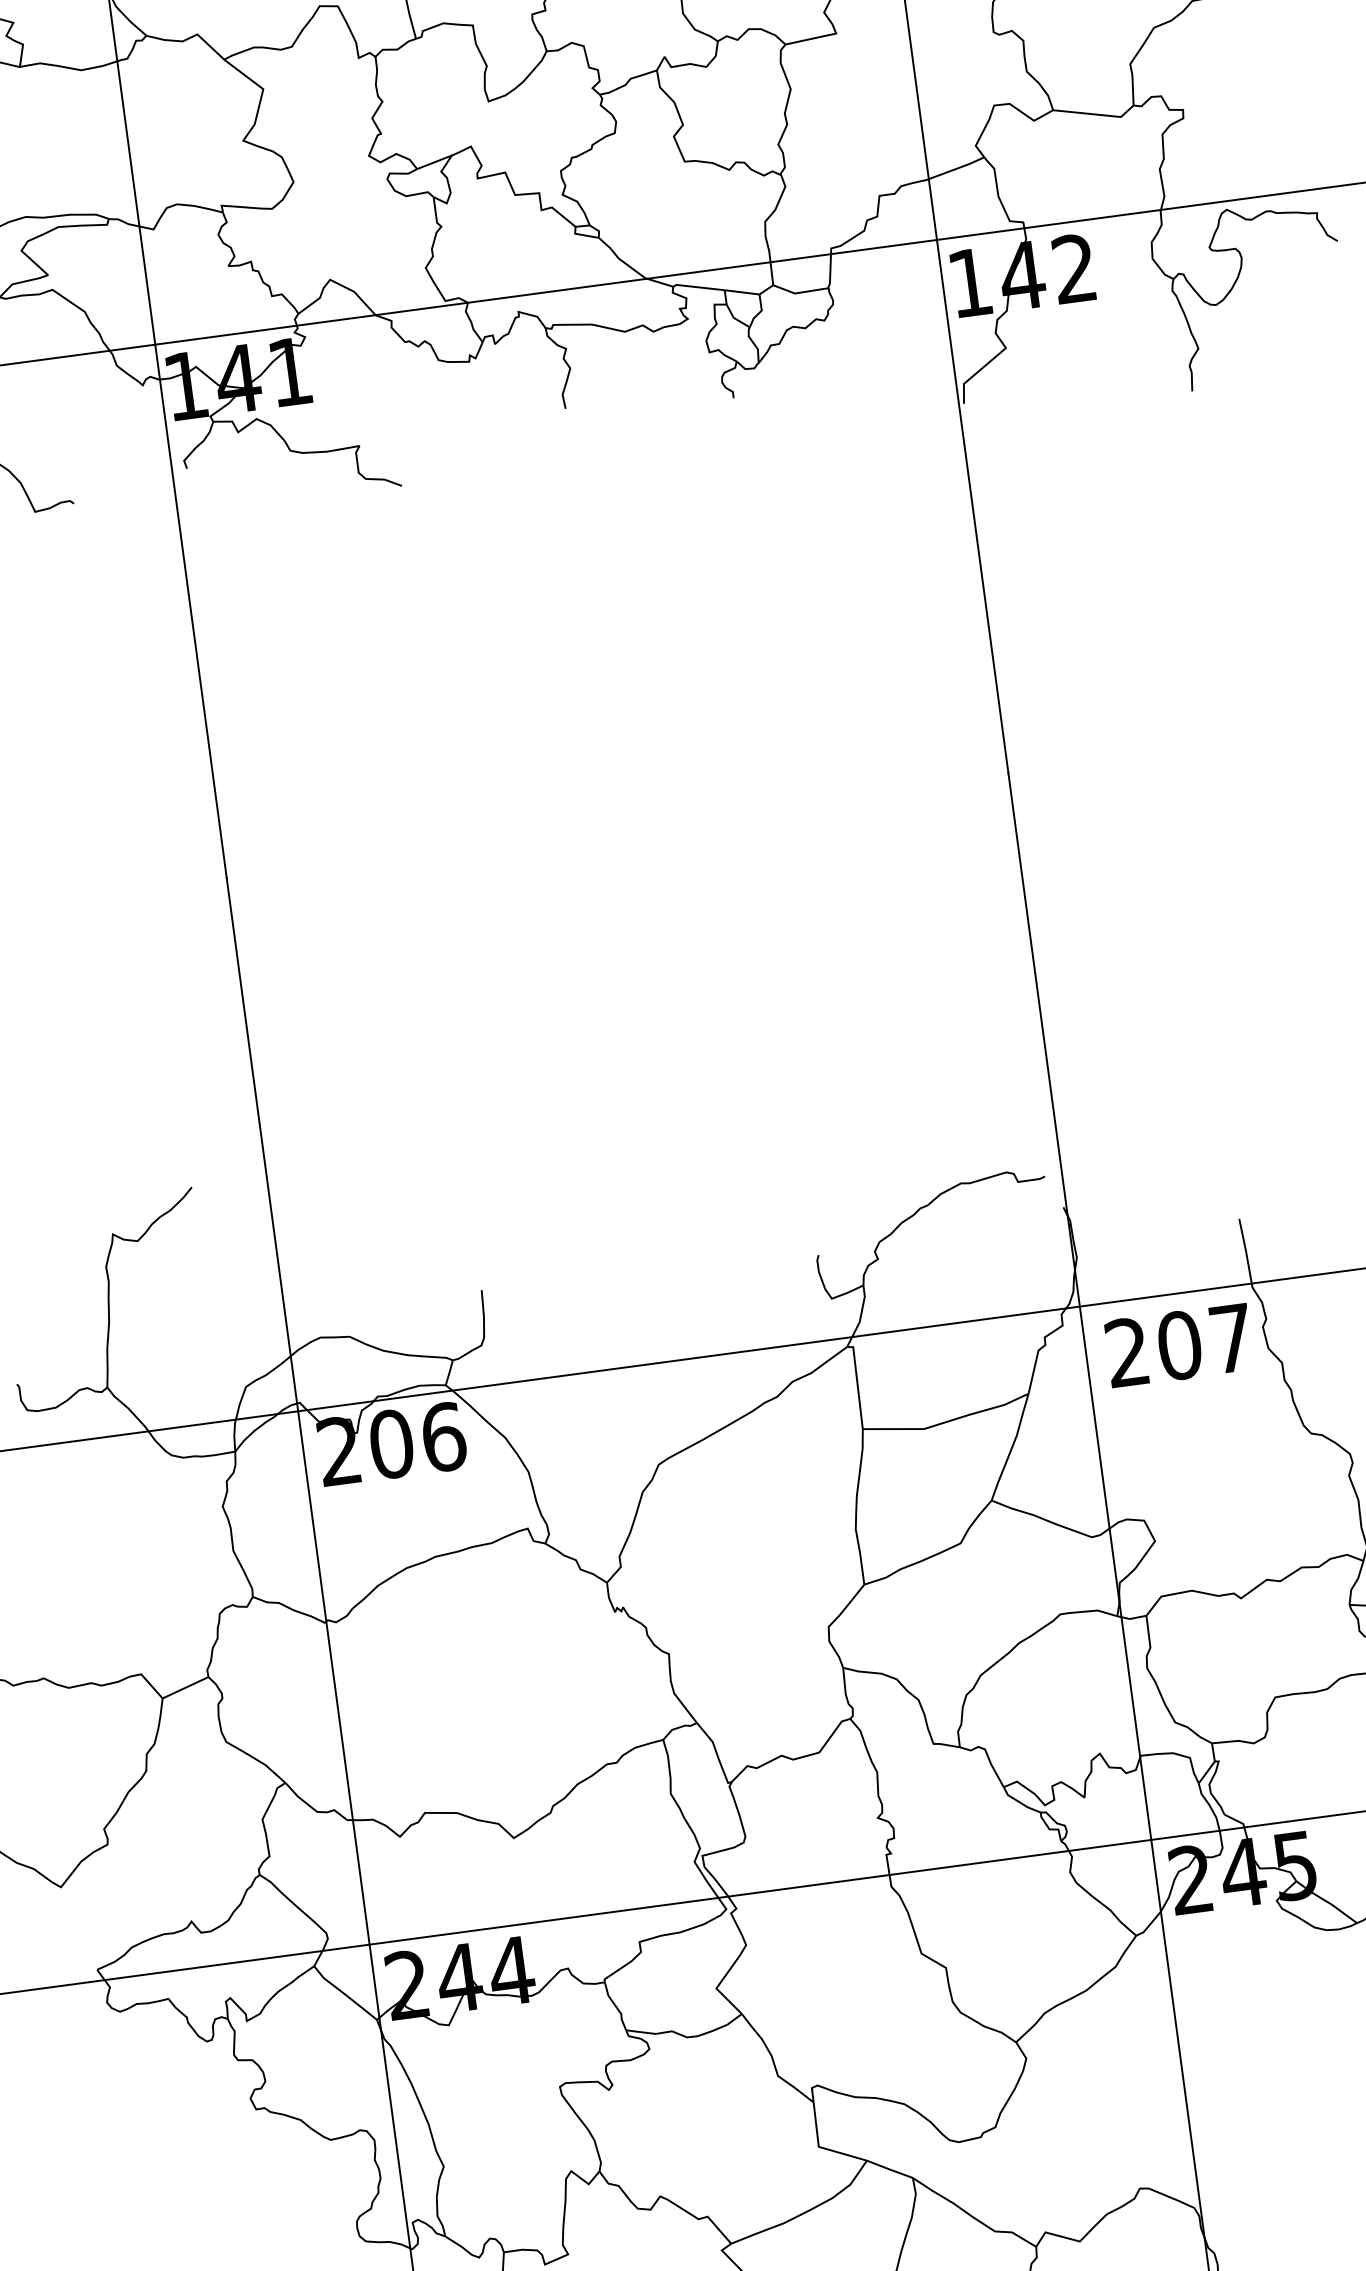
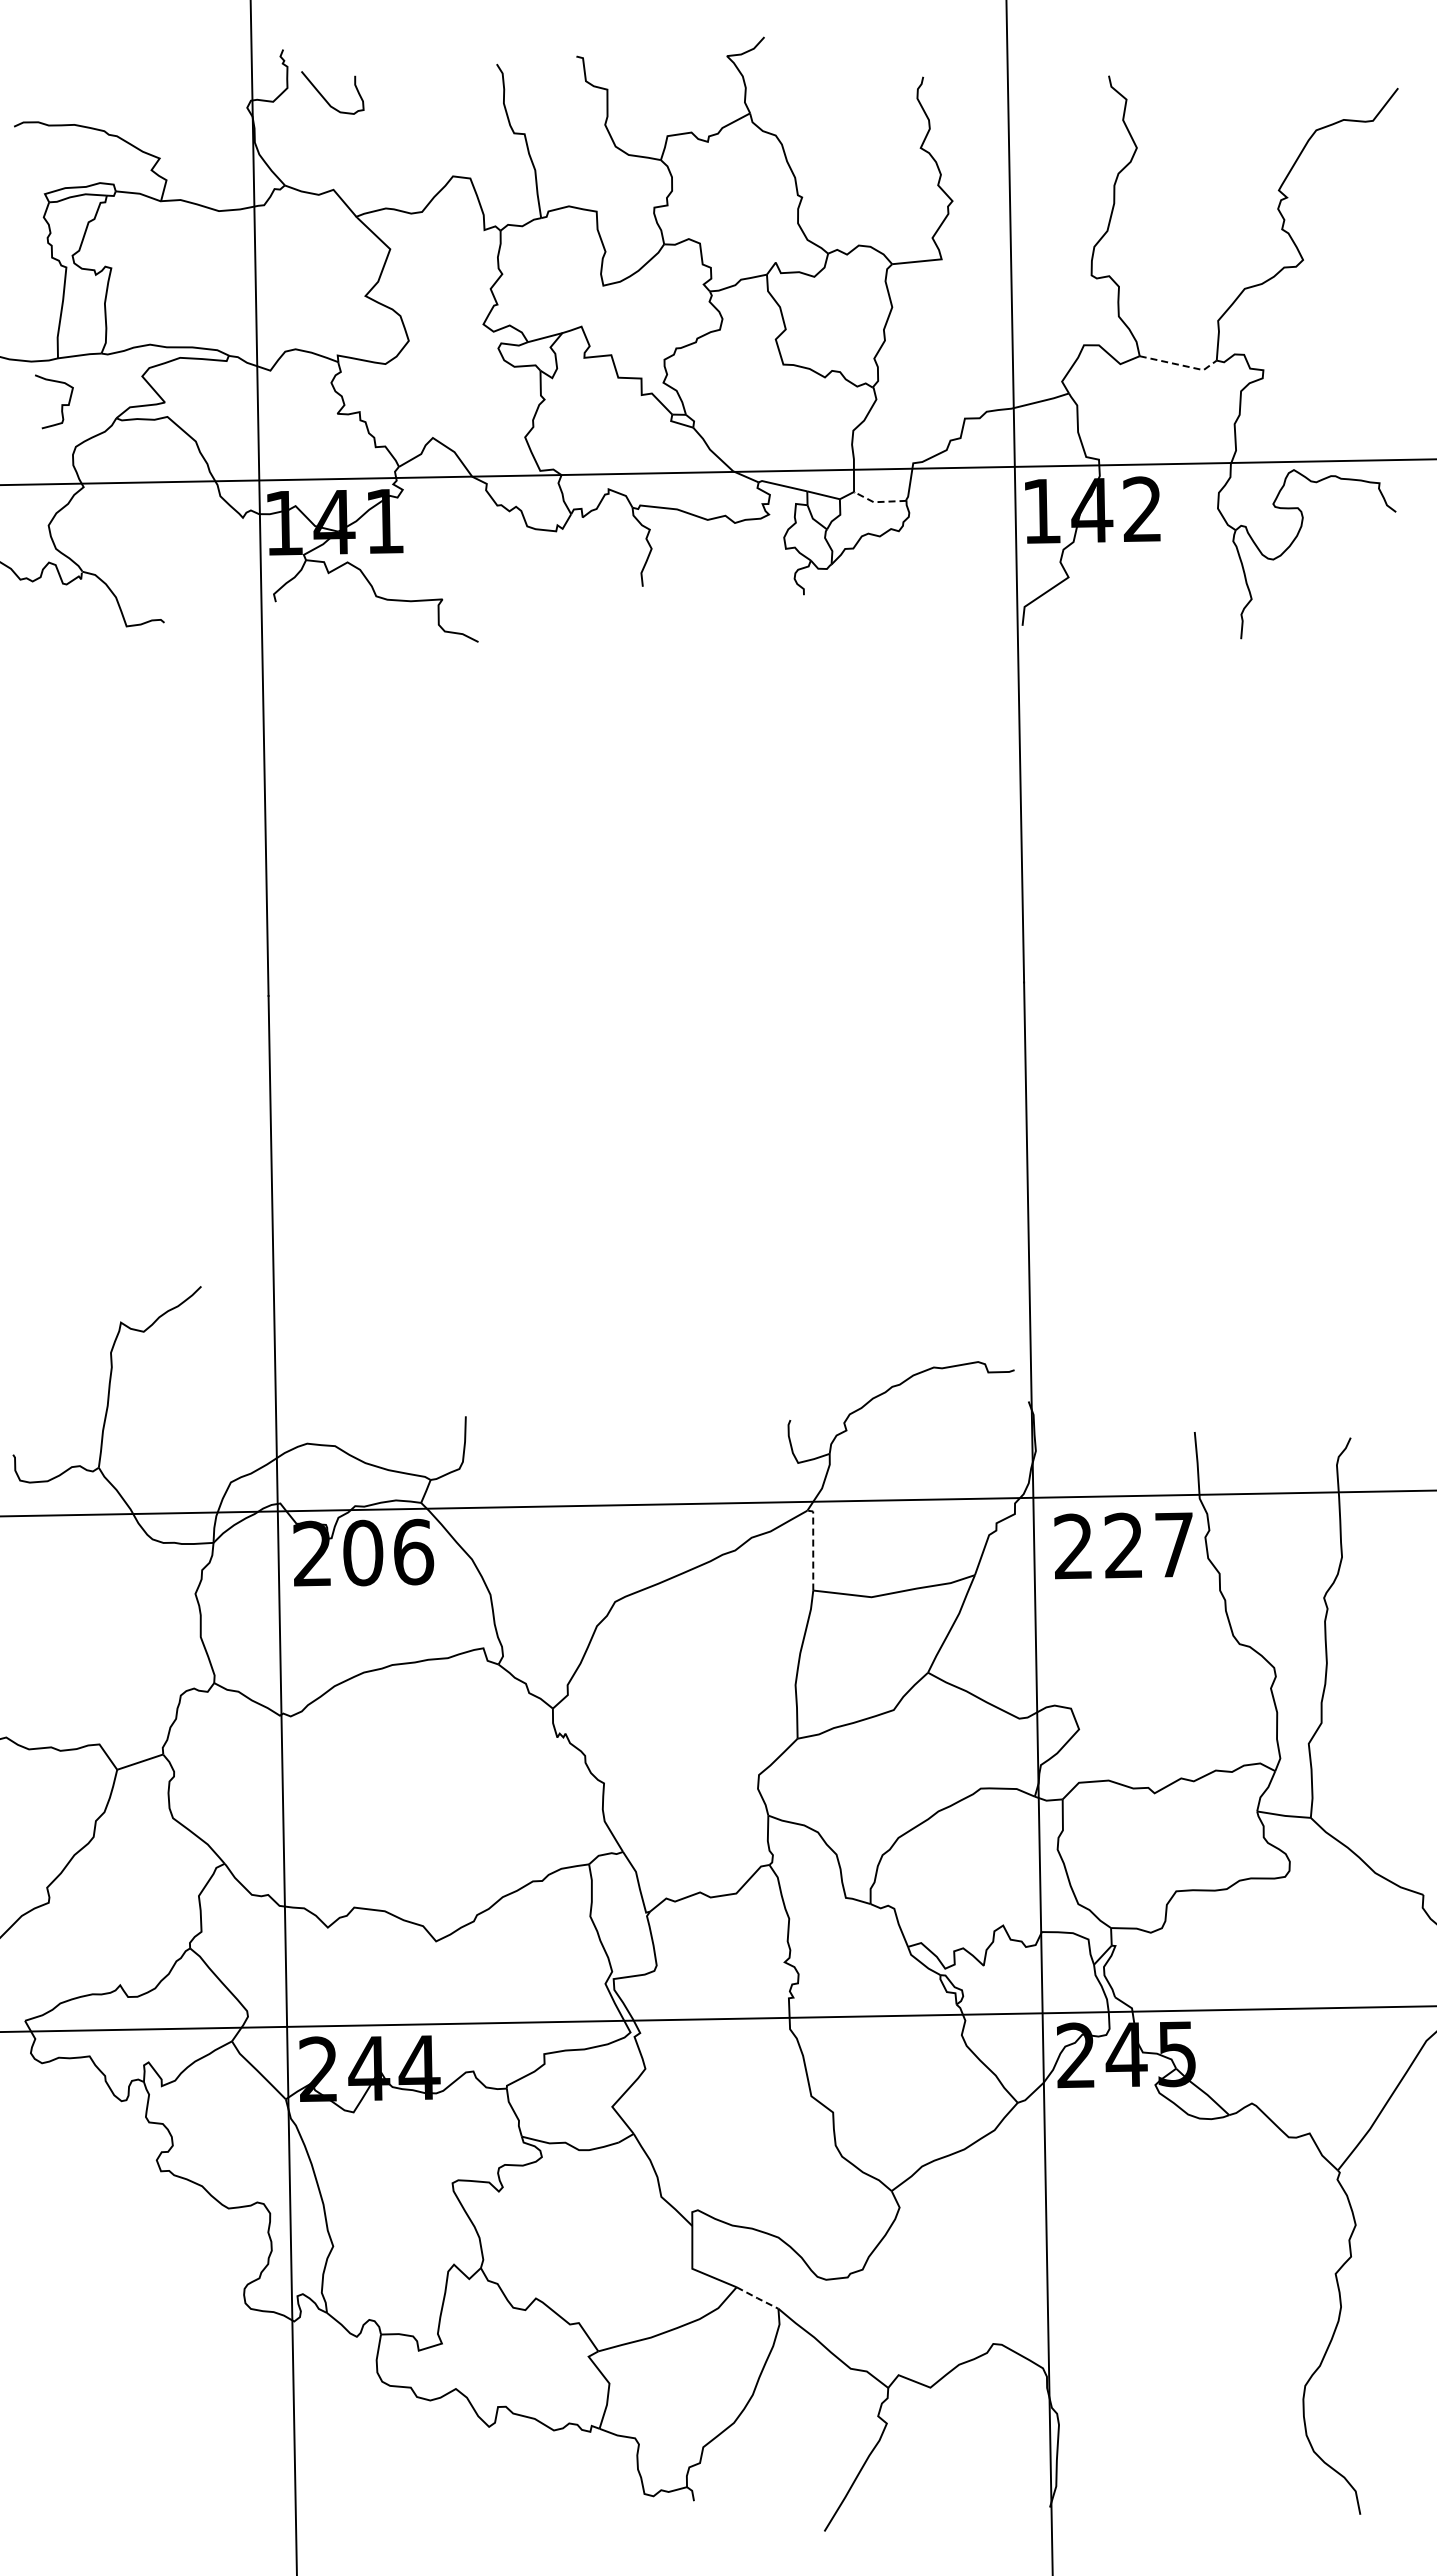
line: (1096, 114) -> (1180, 365), solid -> dashed
line: (798, 293) -> (877, 502), solid -> dashed
text: (1180, 1345) -> (1124, 1545), 207 -> 227
line: (857, 1384) -> (813, 1547), solid -> dashed
line: (889, 2169) -> (757, 2298), solid -> dashed

